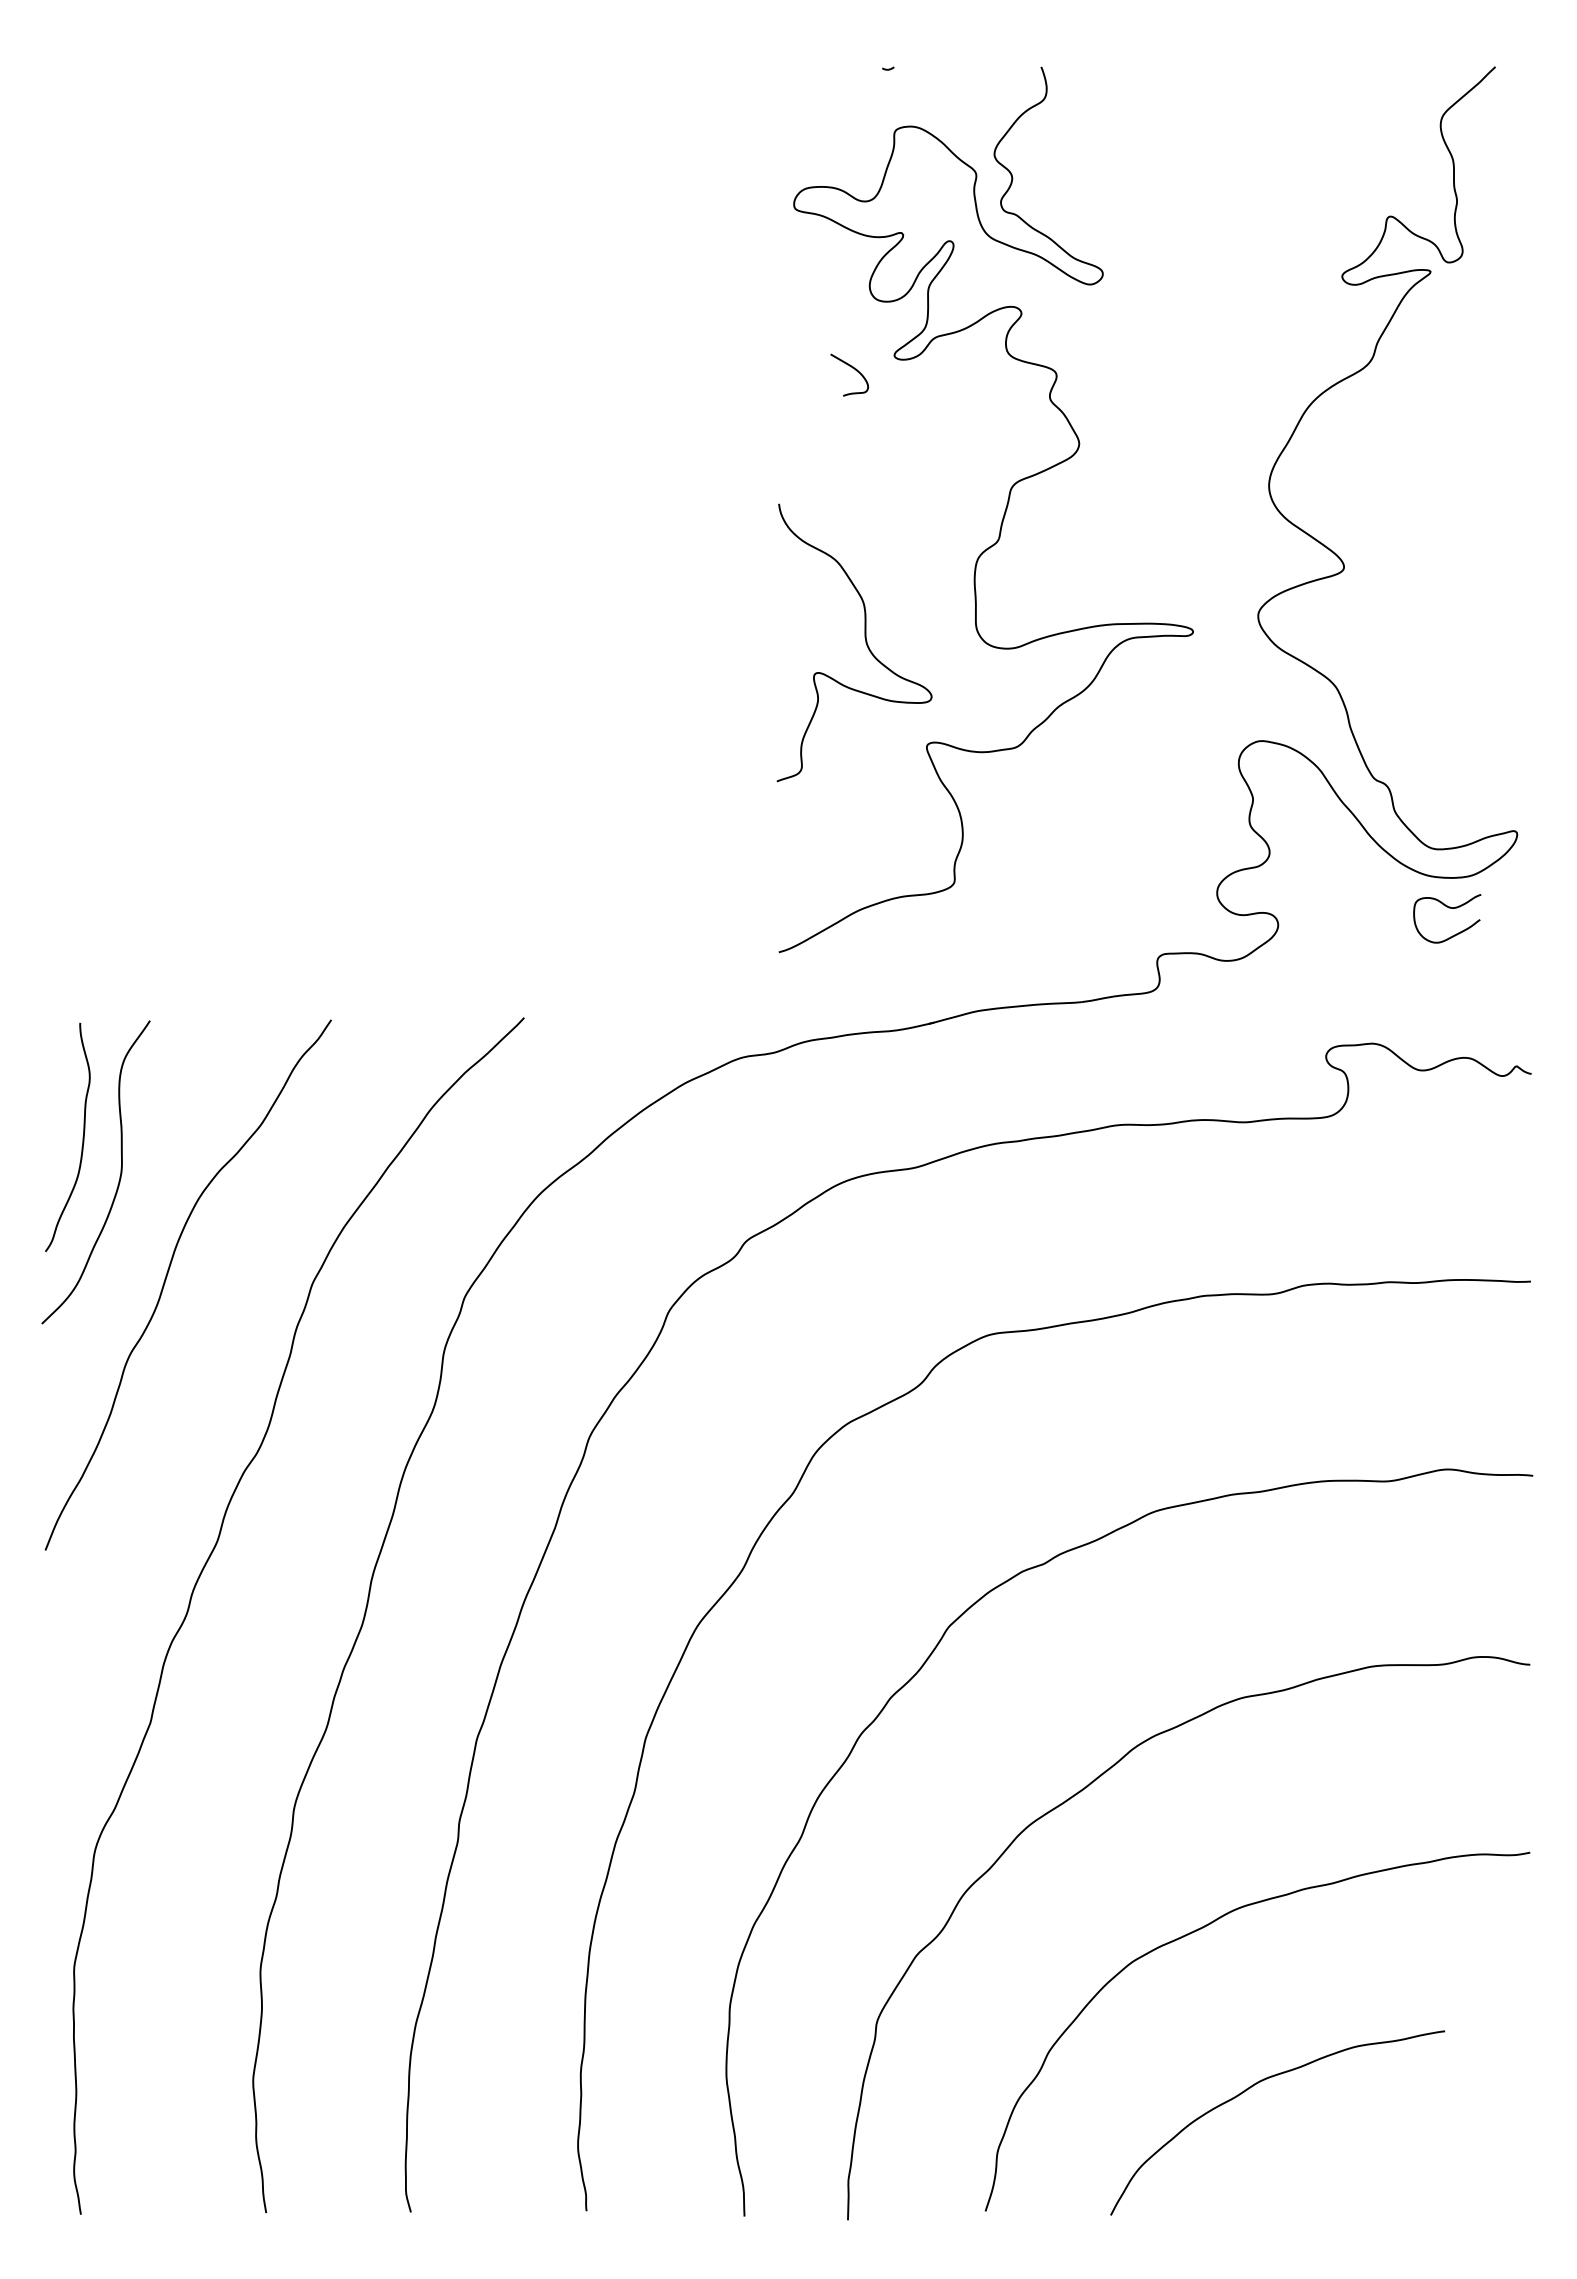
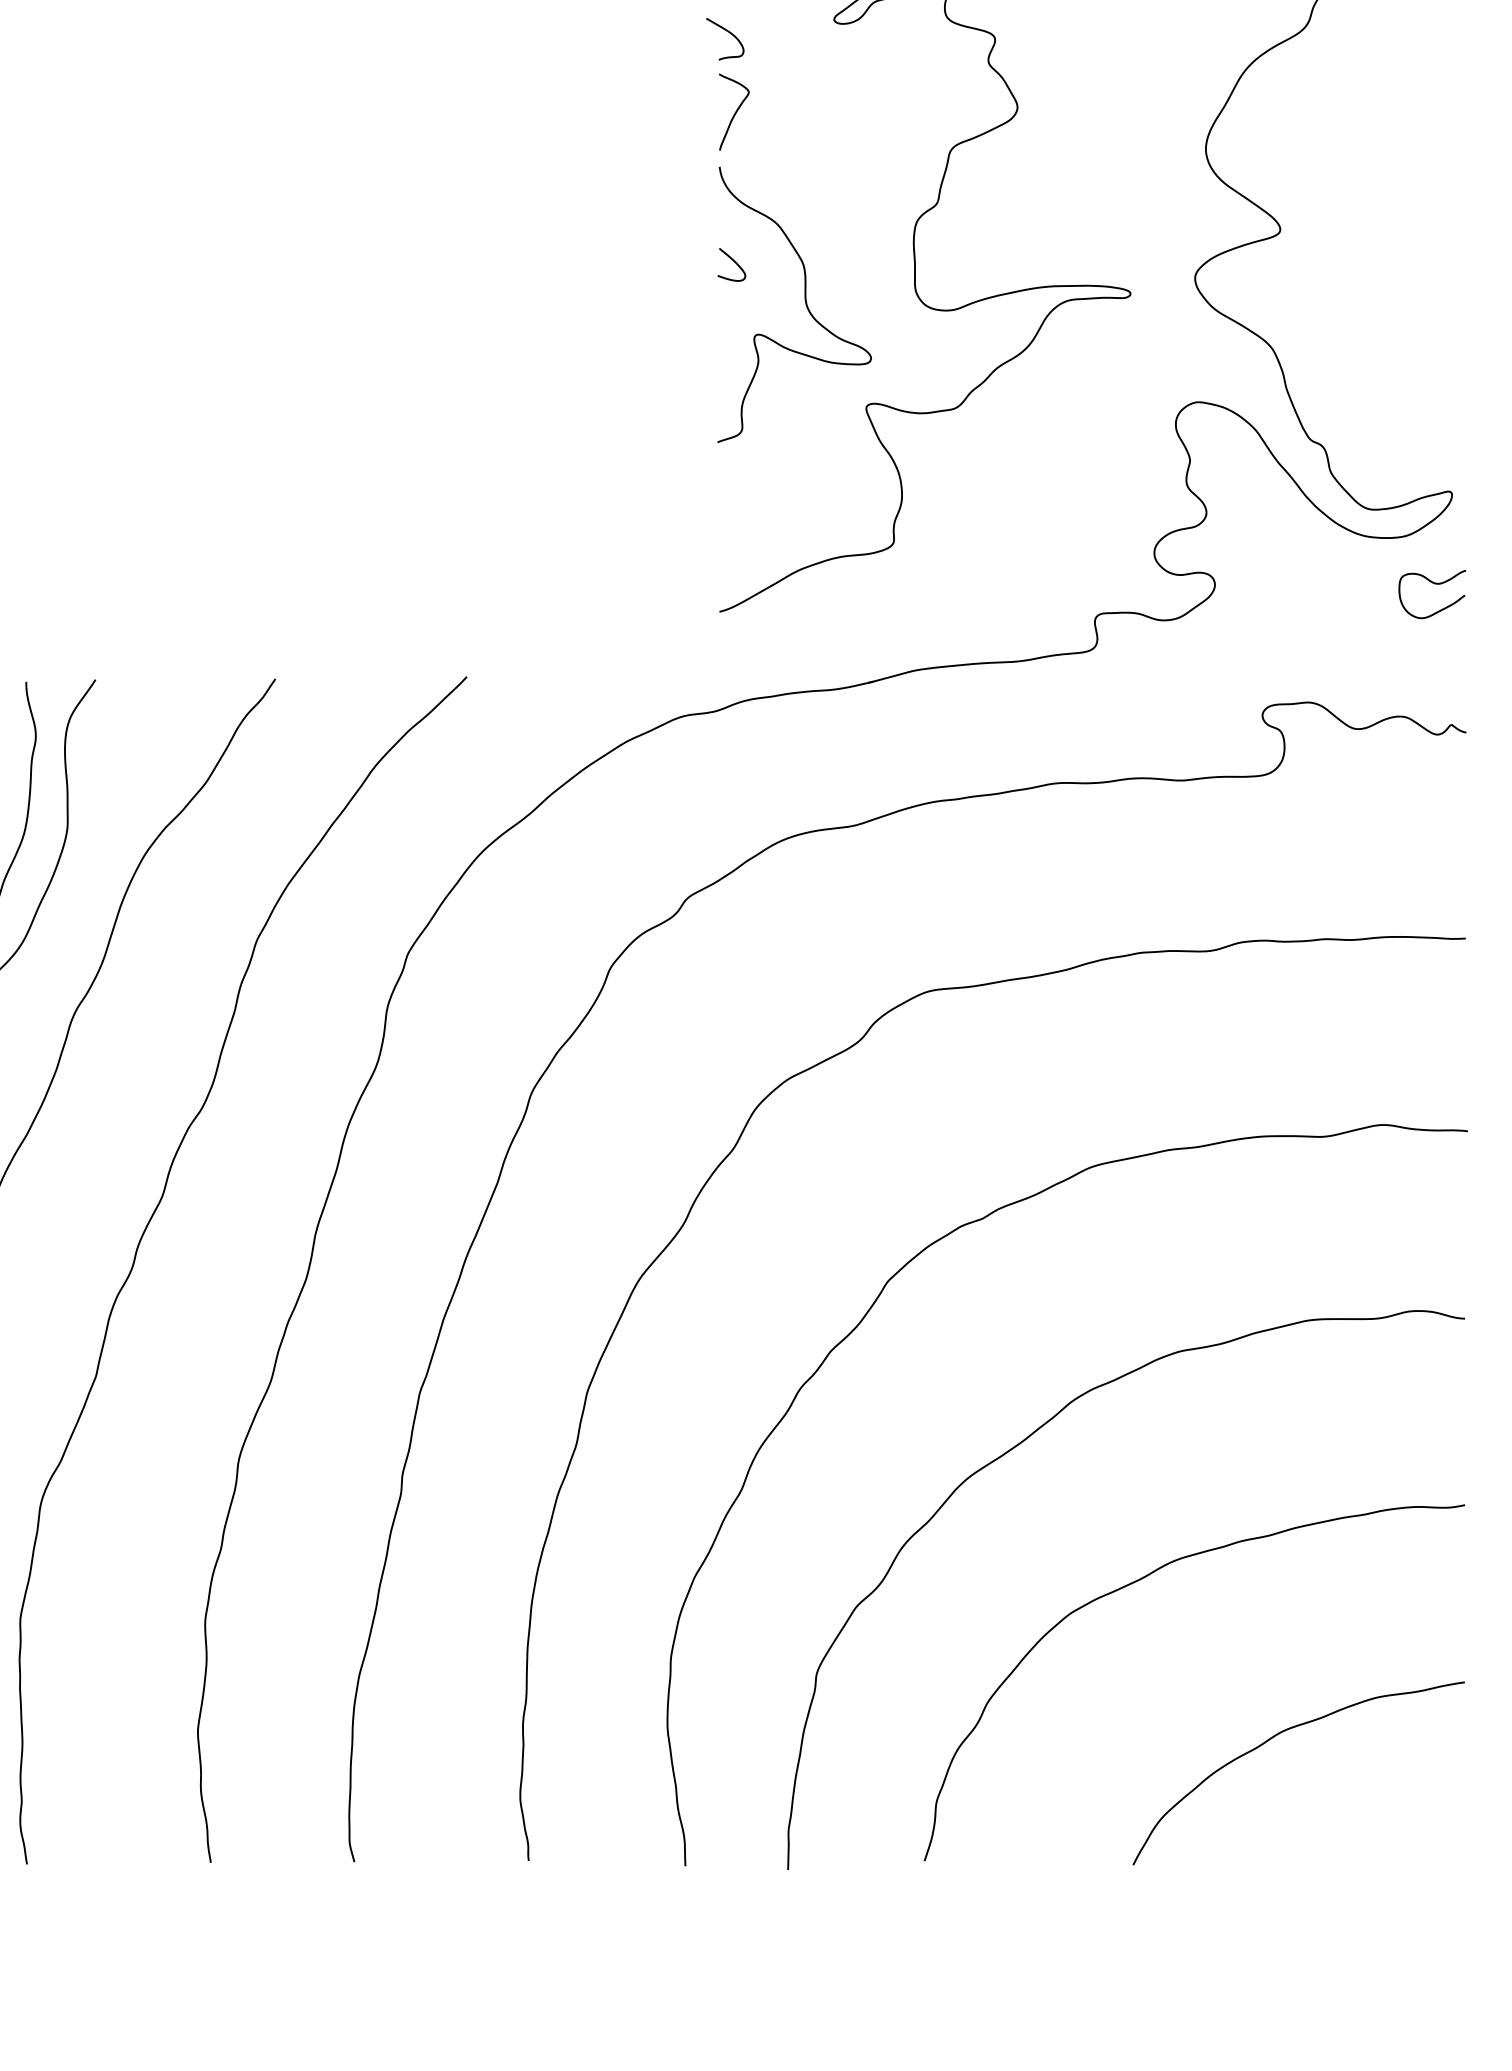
curve: (852, 368) -> (728, 32), moved
curve: (794, 448) -> (735, 111), added
curve: (792, 599) -> (733, 261), added
curve: (1448, 908) -> (1433, 584), moved
curve: (1252, 2087) -> (1273, 1738), moved

